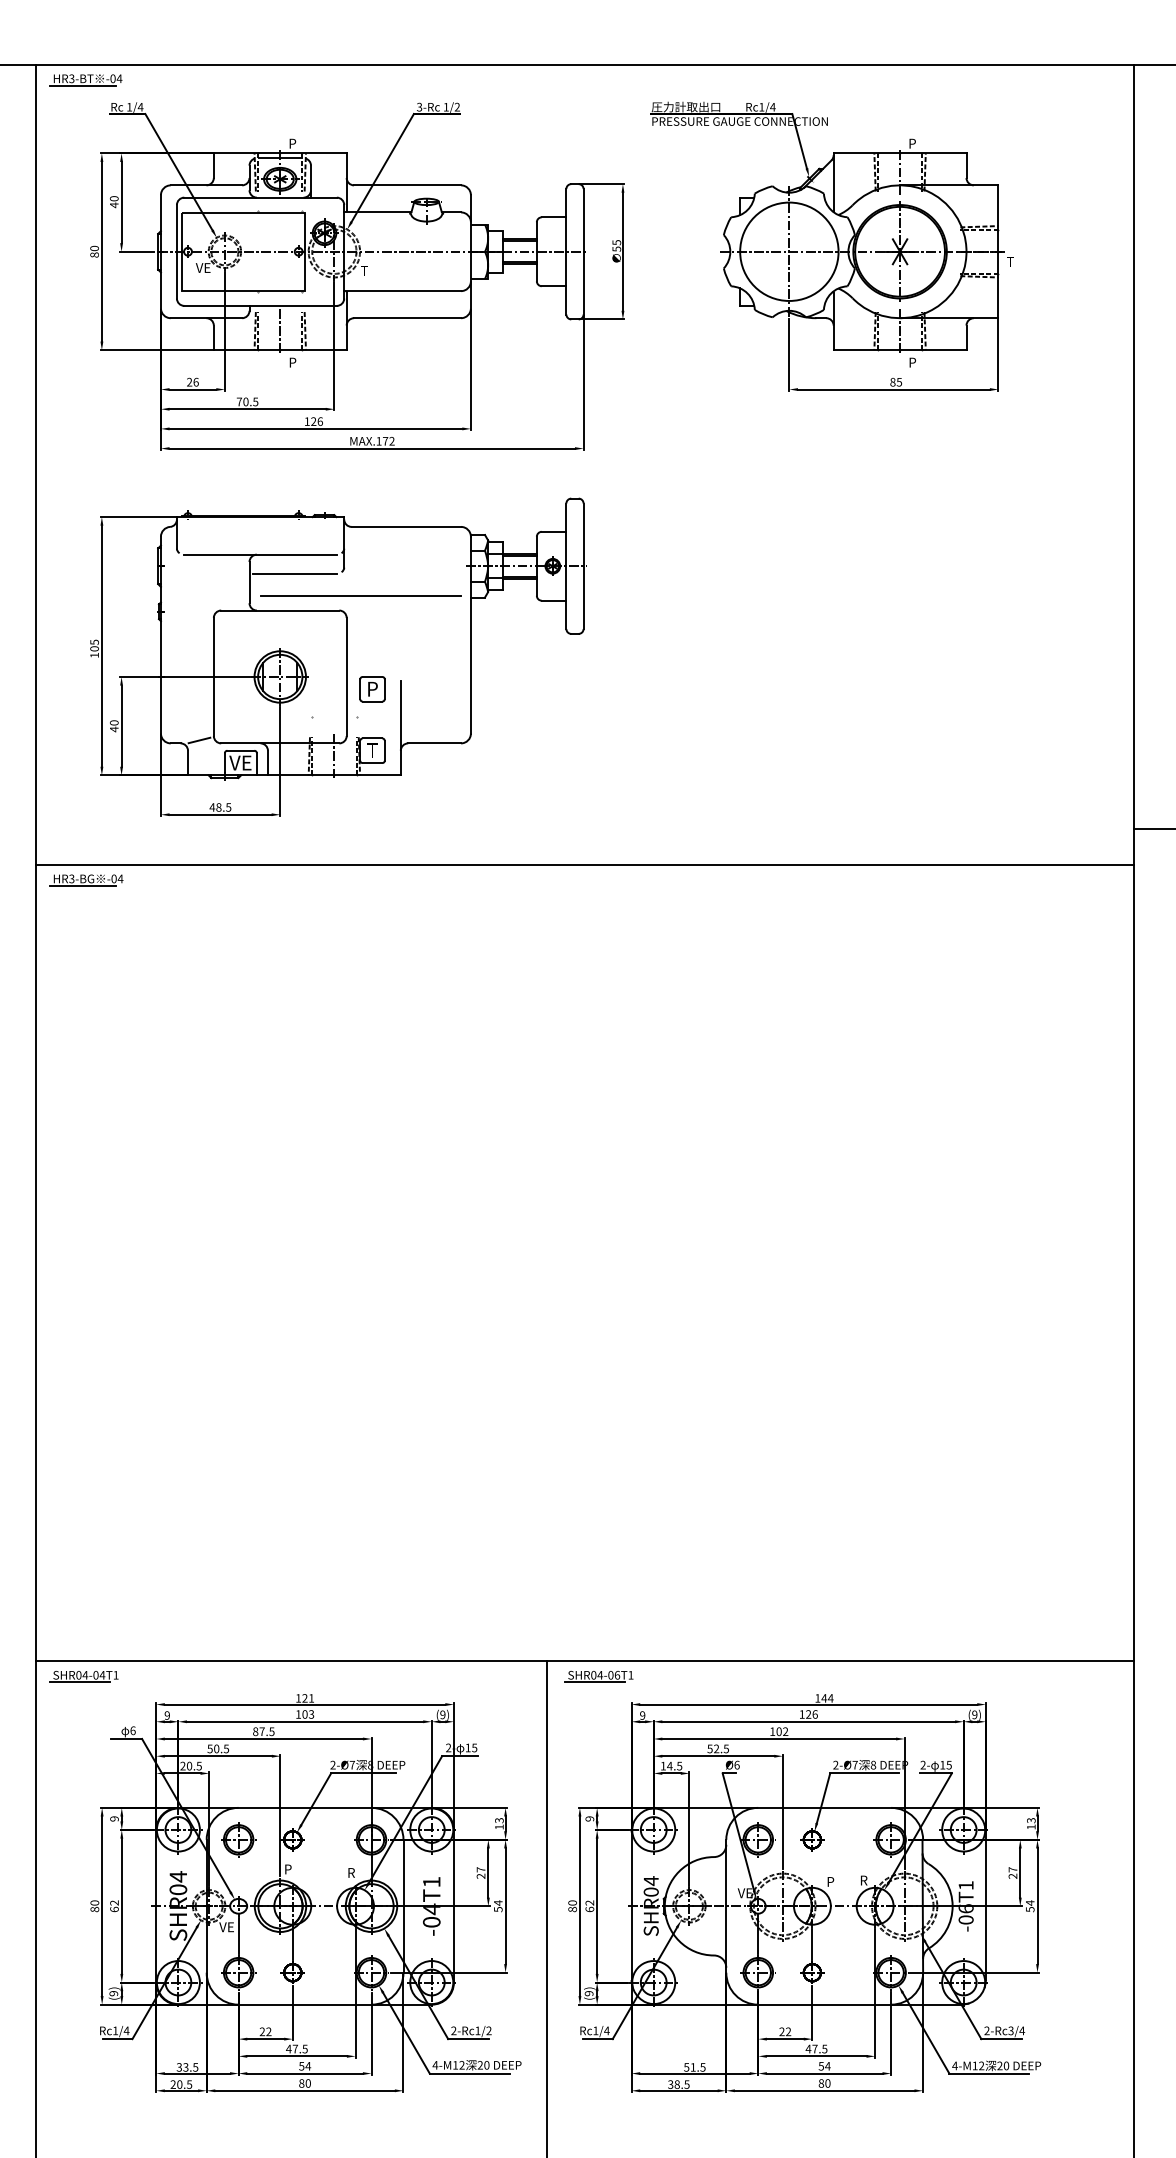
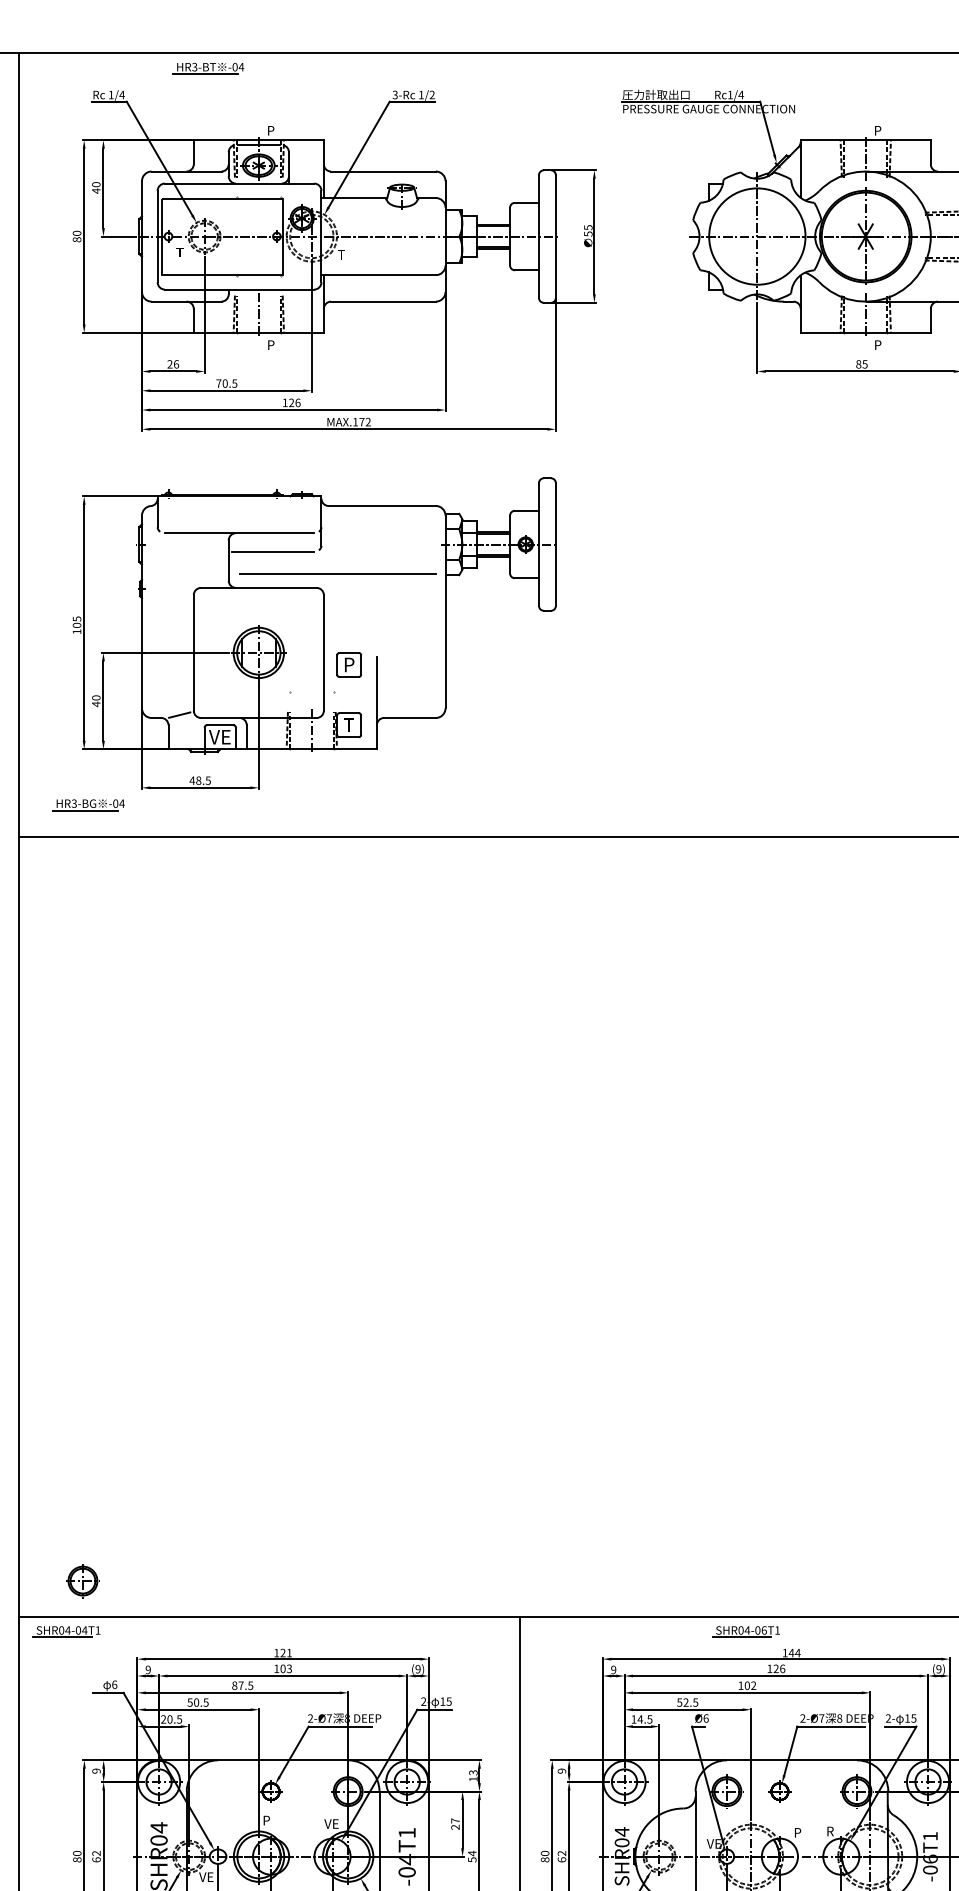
part: (85, 80) -> (208, 68), moved
text: (202, 267) -> (182, 251), VE -> T
part: (86, 880) -> (88, 805), moved
part: (598, 1676) -> (745, 1631), moved
part: (238, 1839) -> (82, 1580), moved
text: (354, 1872) -> (331, 1823), R -> VE

